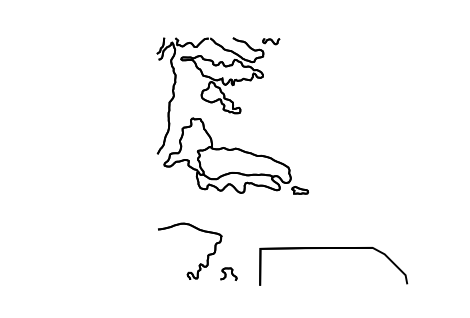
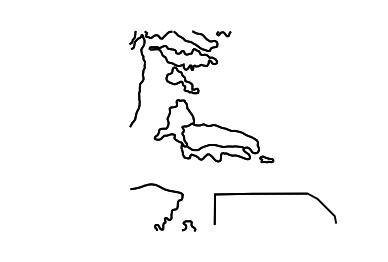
part: (235, 155) -> (213, 130), moved
part: (333, 248) -> (275, 194), moved

